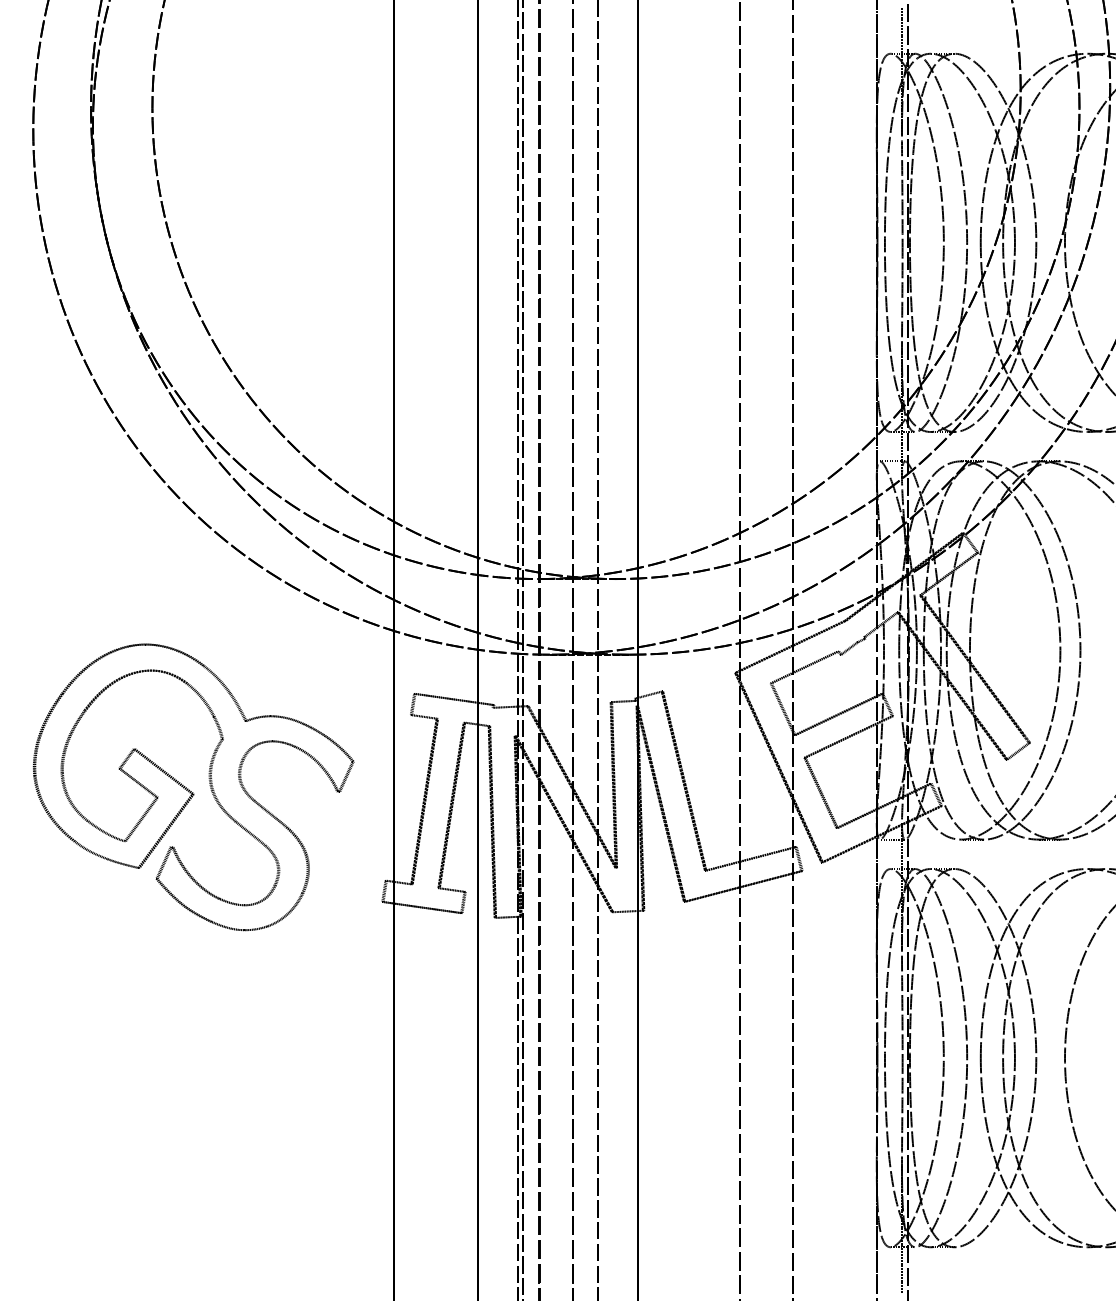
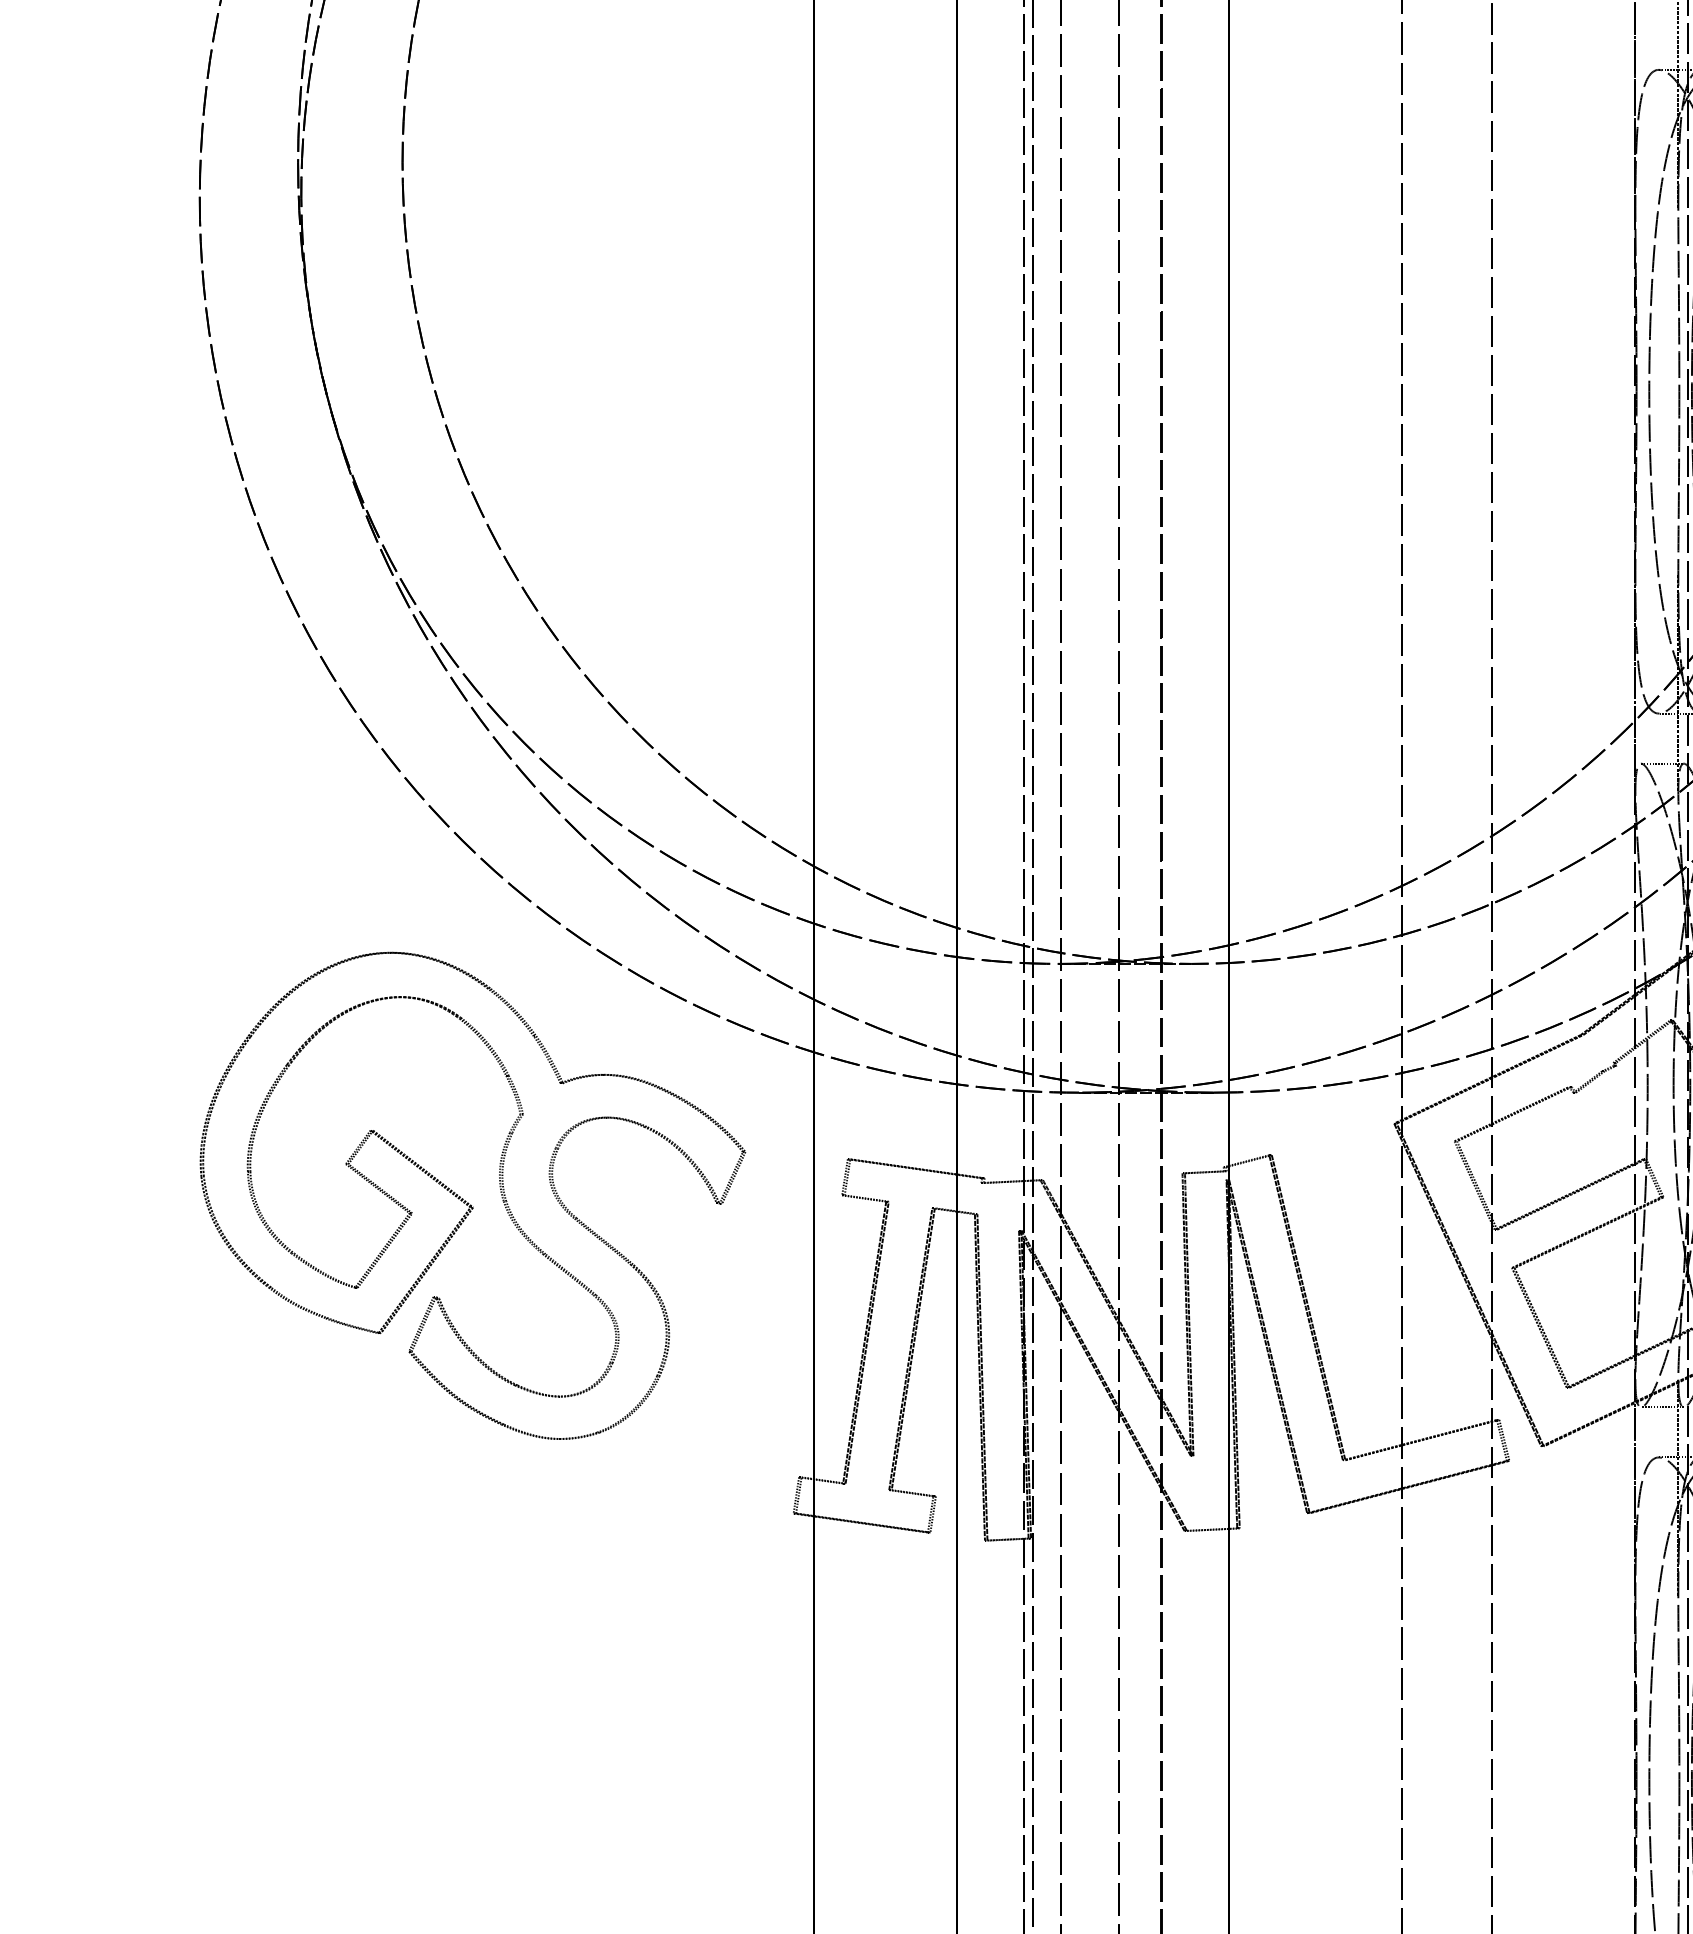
part: (193, 787) -> (472, 1196), moved

